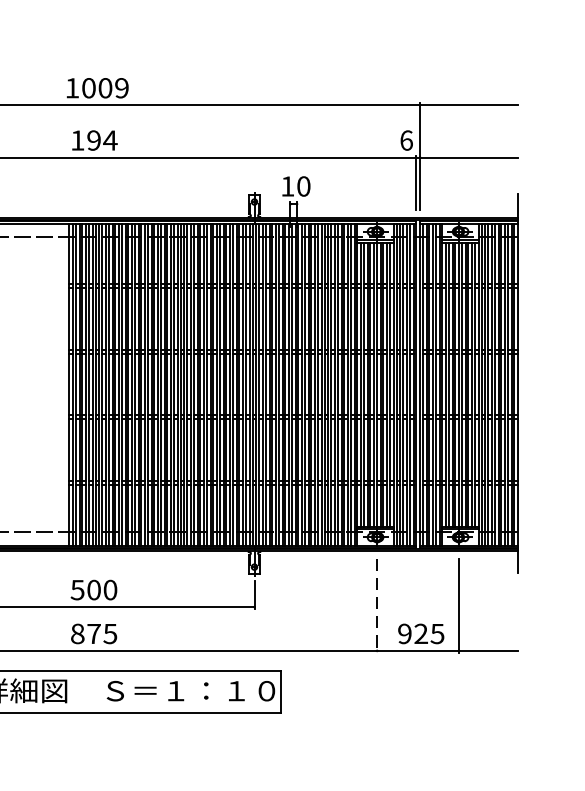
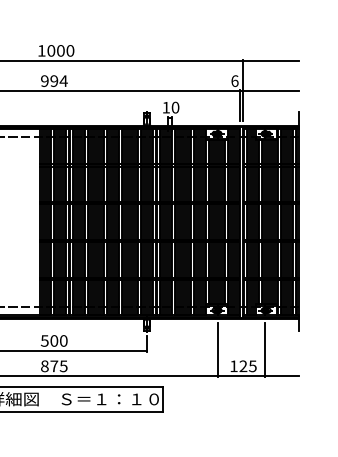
text: (122, 87) -> (70, 50), 1009 -> 1000
text: (77, 141) -> (44, 81), 194 -> 994
line: (376, 606) -> (217, 350), dashed -> solid
text: (404, 634) -> (233, 366), 925 -> 125

